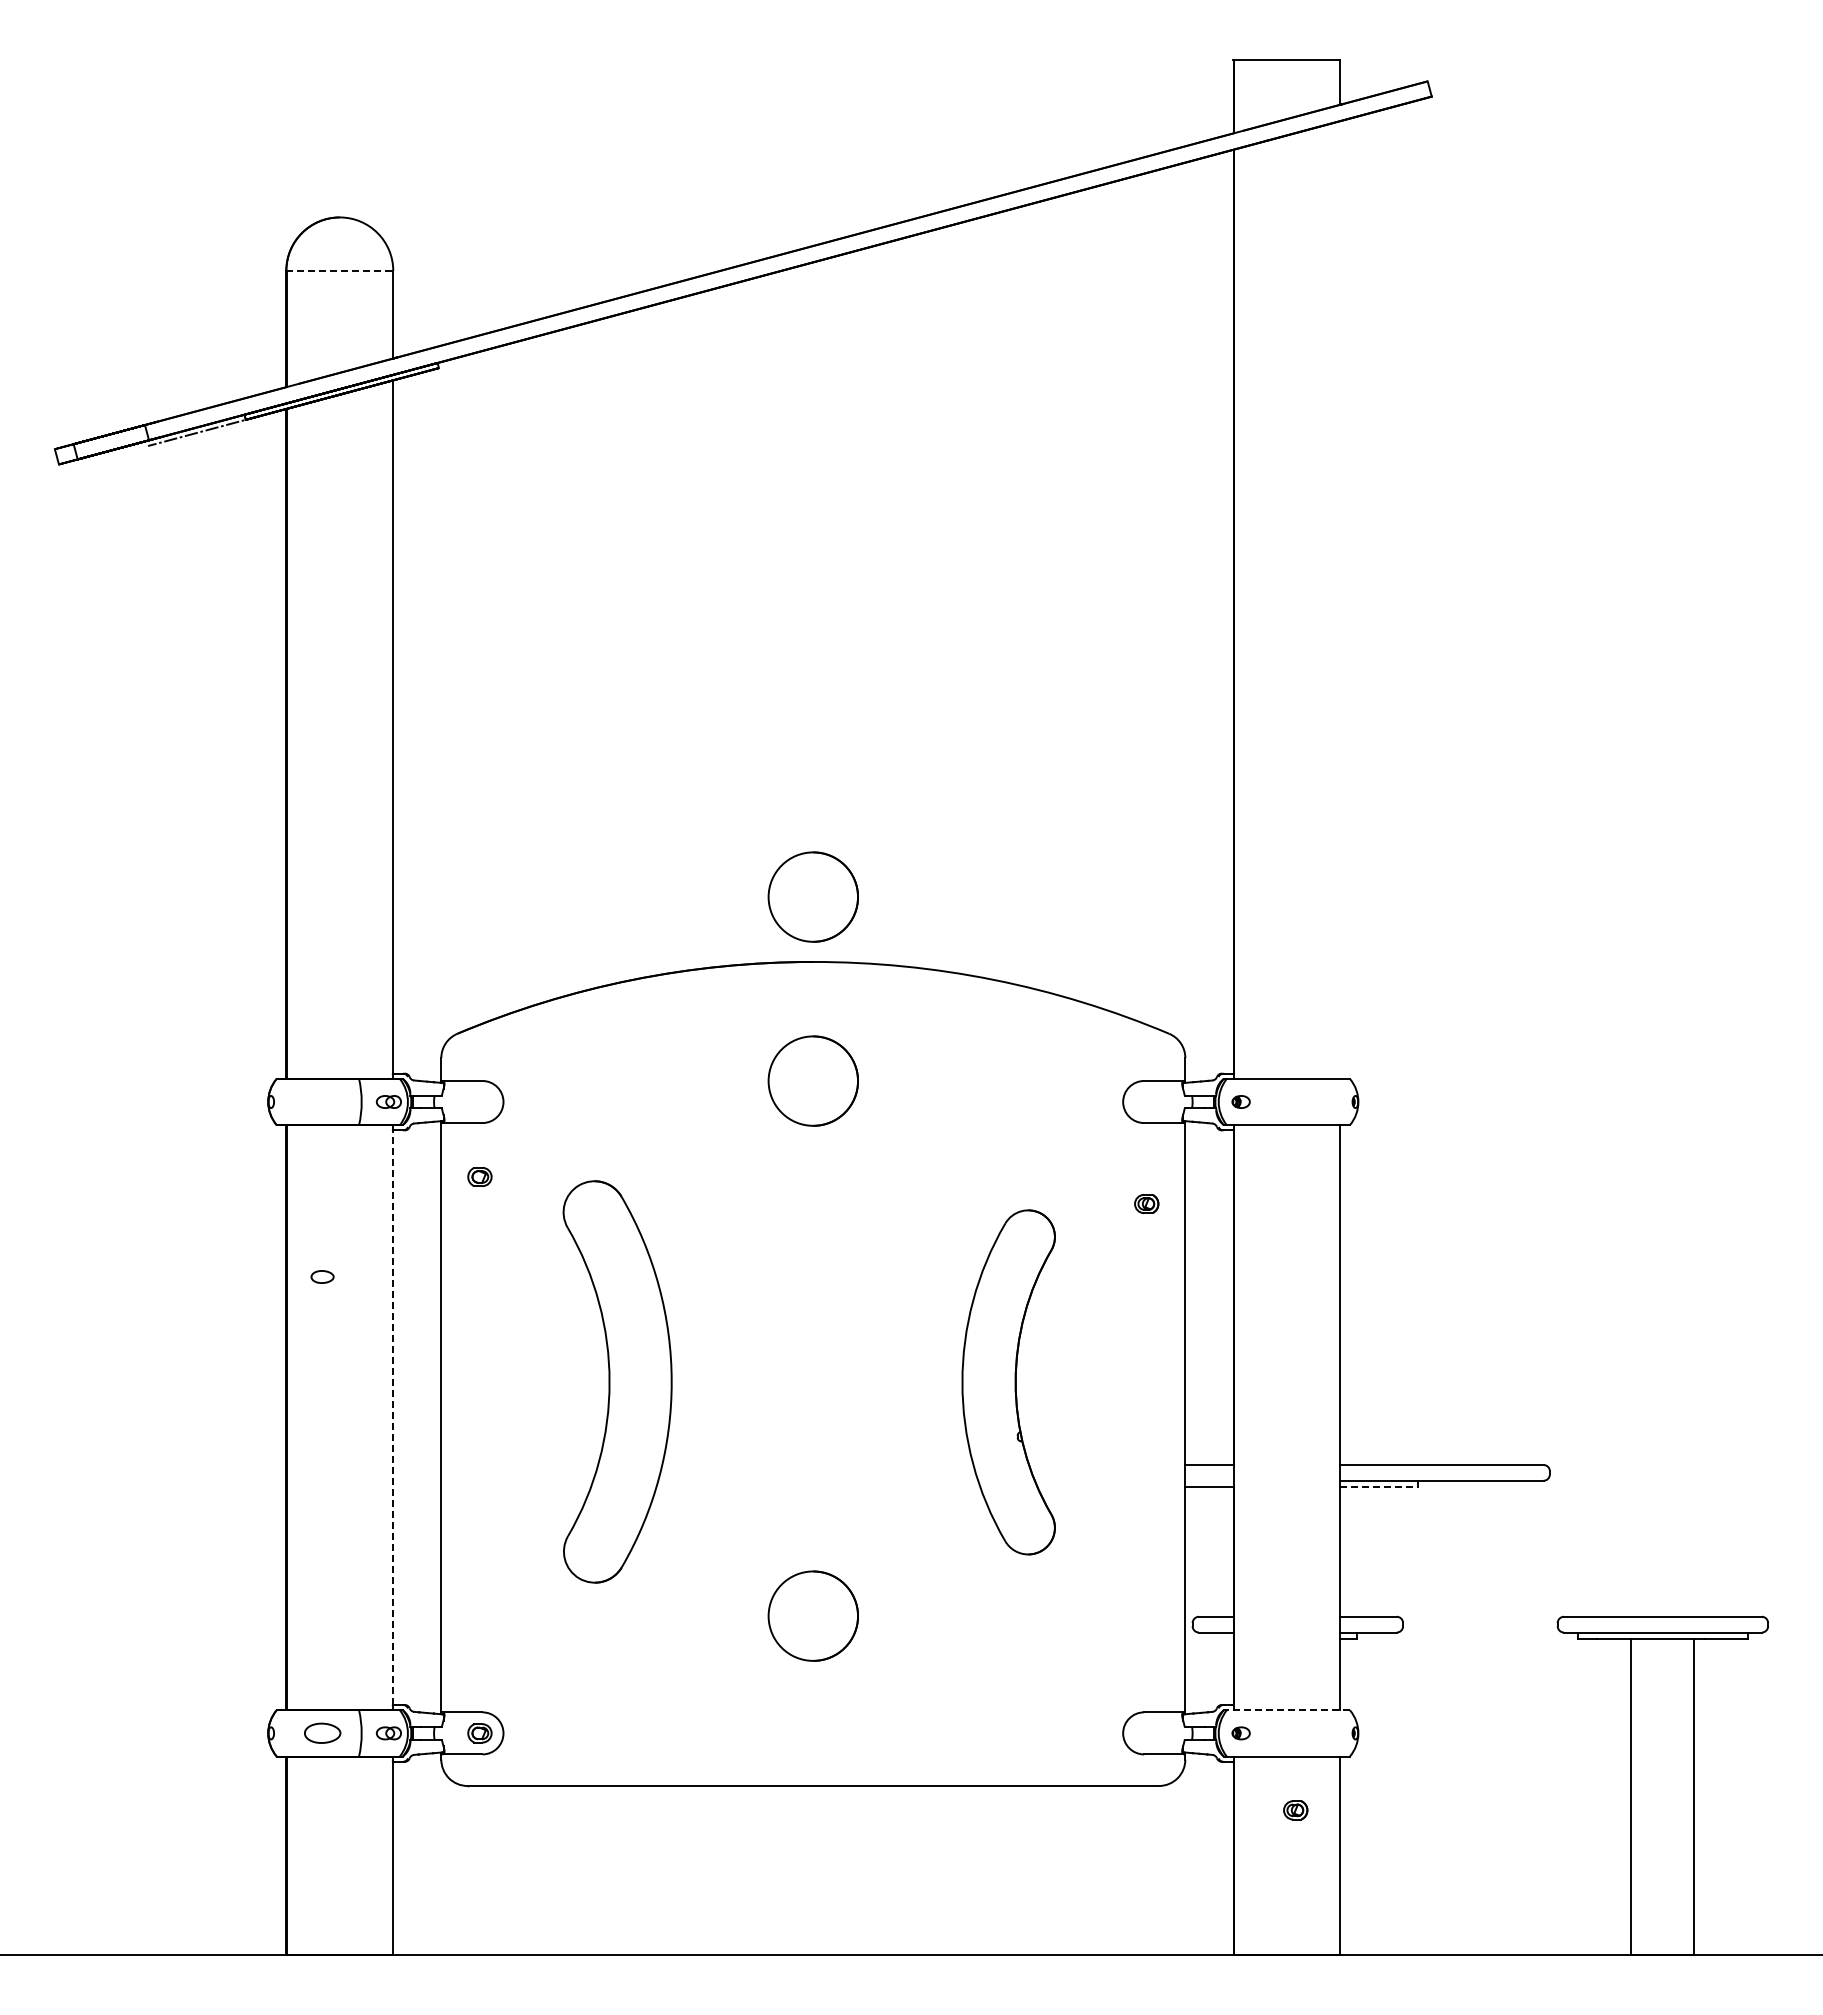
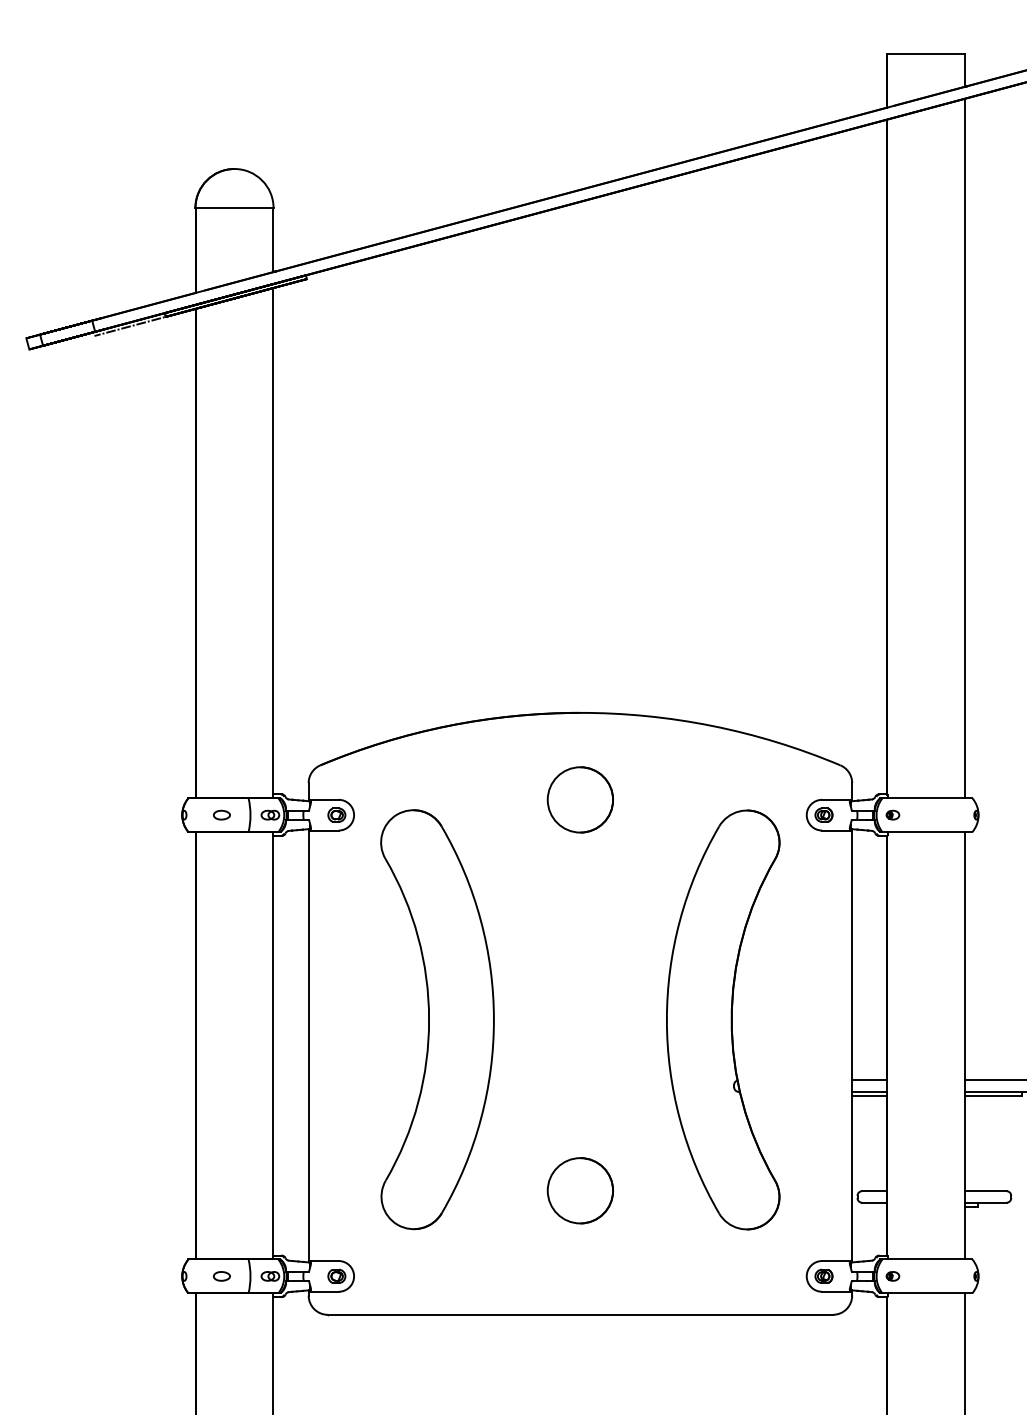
line: (340, 270) -> (235, 207), dashed -> solid
line: (1340, 599) -> (965, 448), added
circle: (812, 896) -> (579, 665), removed
part: (479, 1176) -> (336, 814), moved
part: (1146, 1203) -> (823, 814), moved
part: (322, 1276) -> (221, 814), moved
part: (617, 1381) -> (437, 1019), size x1.43
part: (1008, 1382) -> (722, 1020), size x1.67
line: (393, 1417) -> (273, 1045), dashed -> solid
line: (1209, 1480) -> (869, 1091), added
line: (1379, 1487) -> (994, 1096), dashed -> solid
line: (1288, 1710) -> (927, 1259), dashed -> solid
part: (322, 1733) -> (221, 1276), size x0.62
part: (1295, 1810) -> (823, 1276), moved

